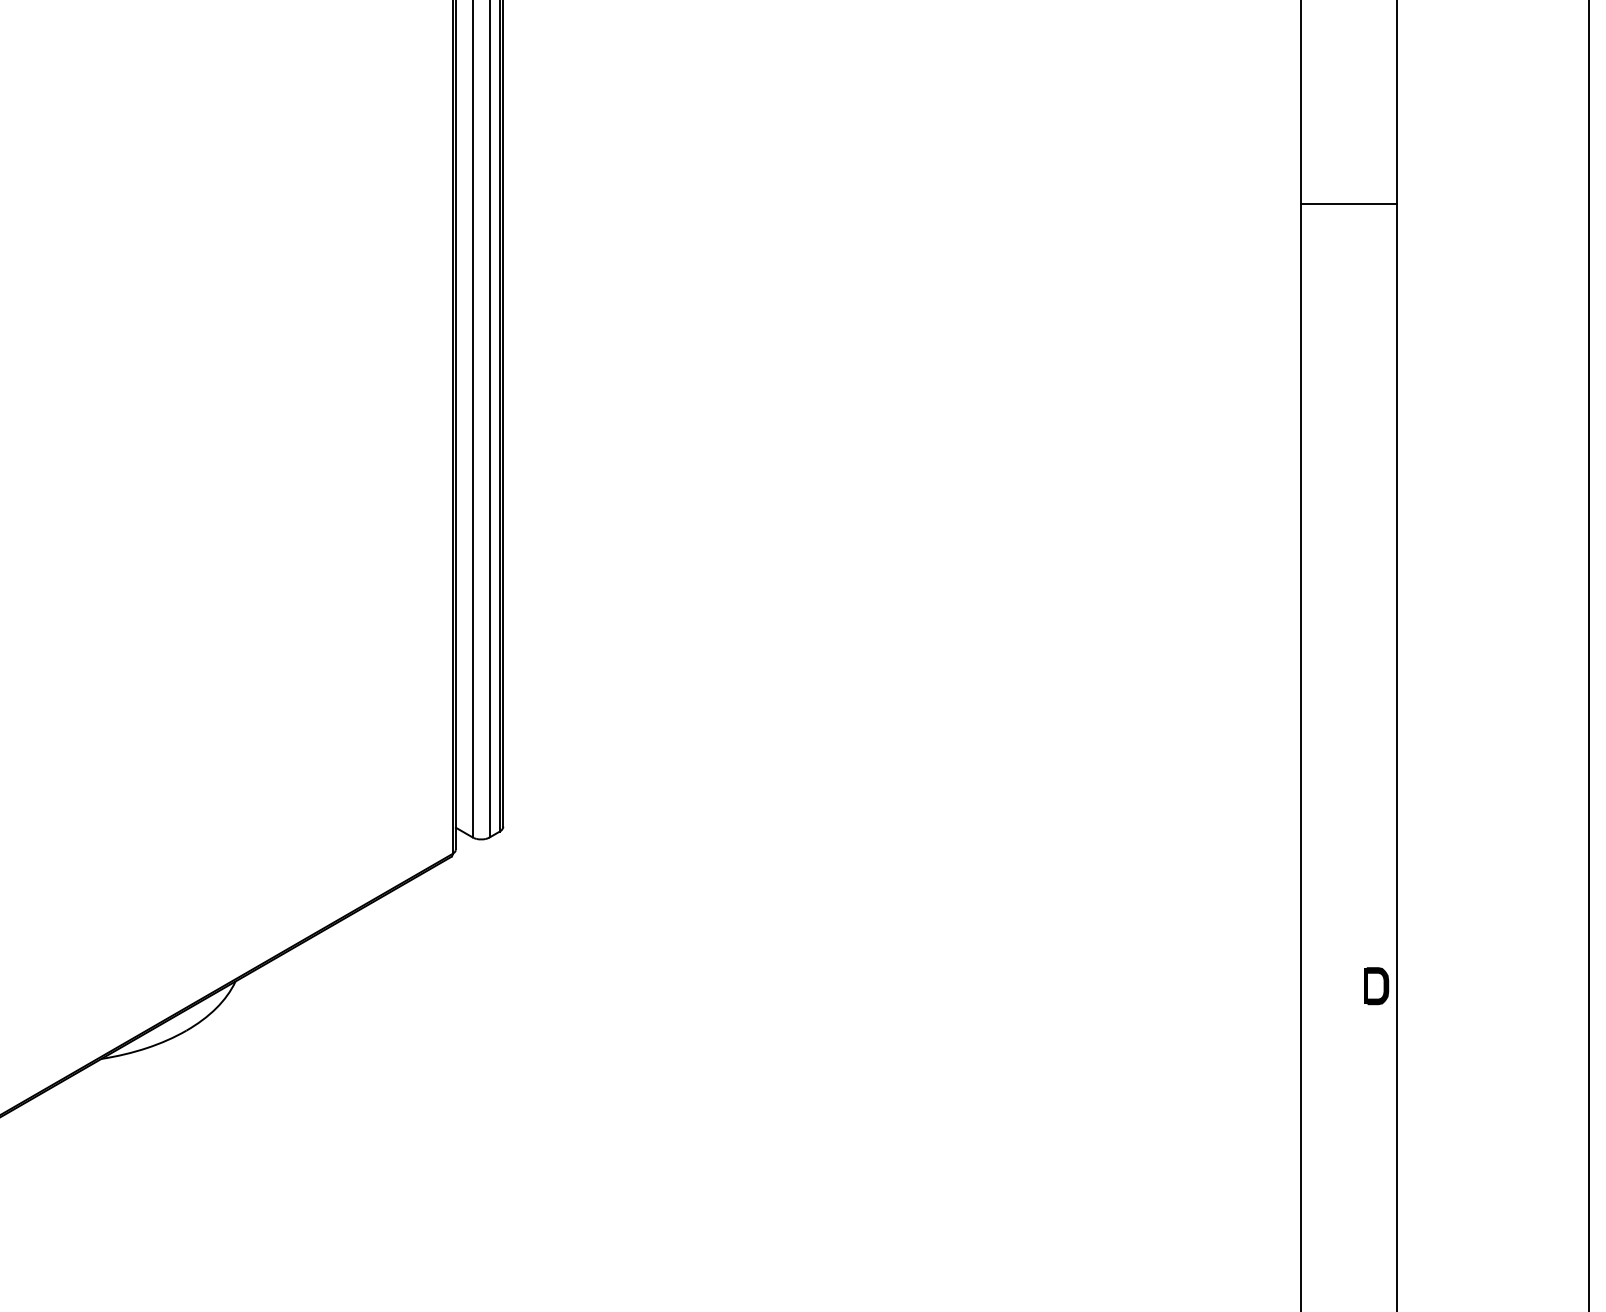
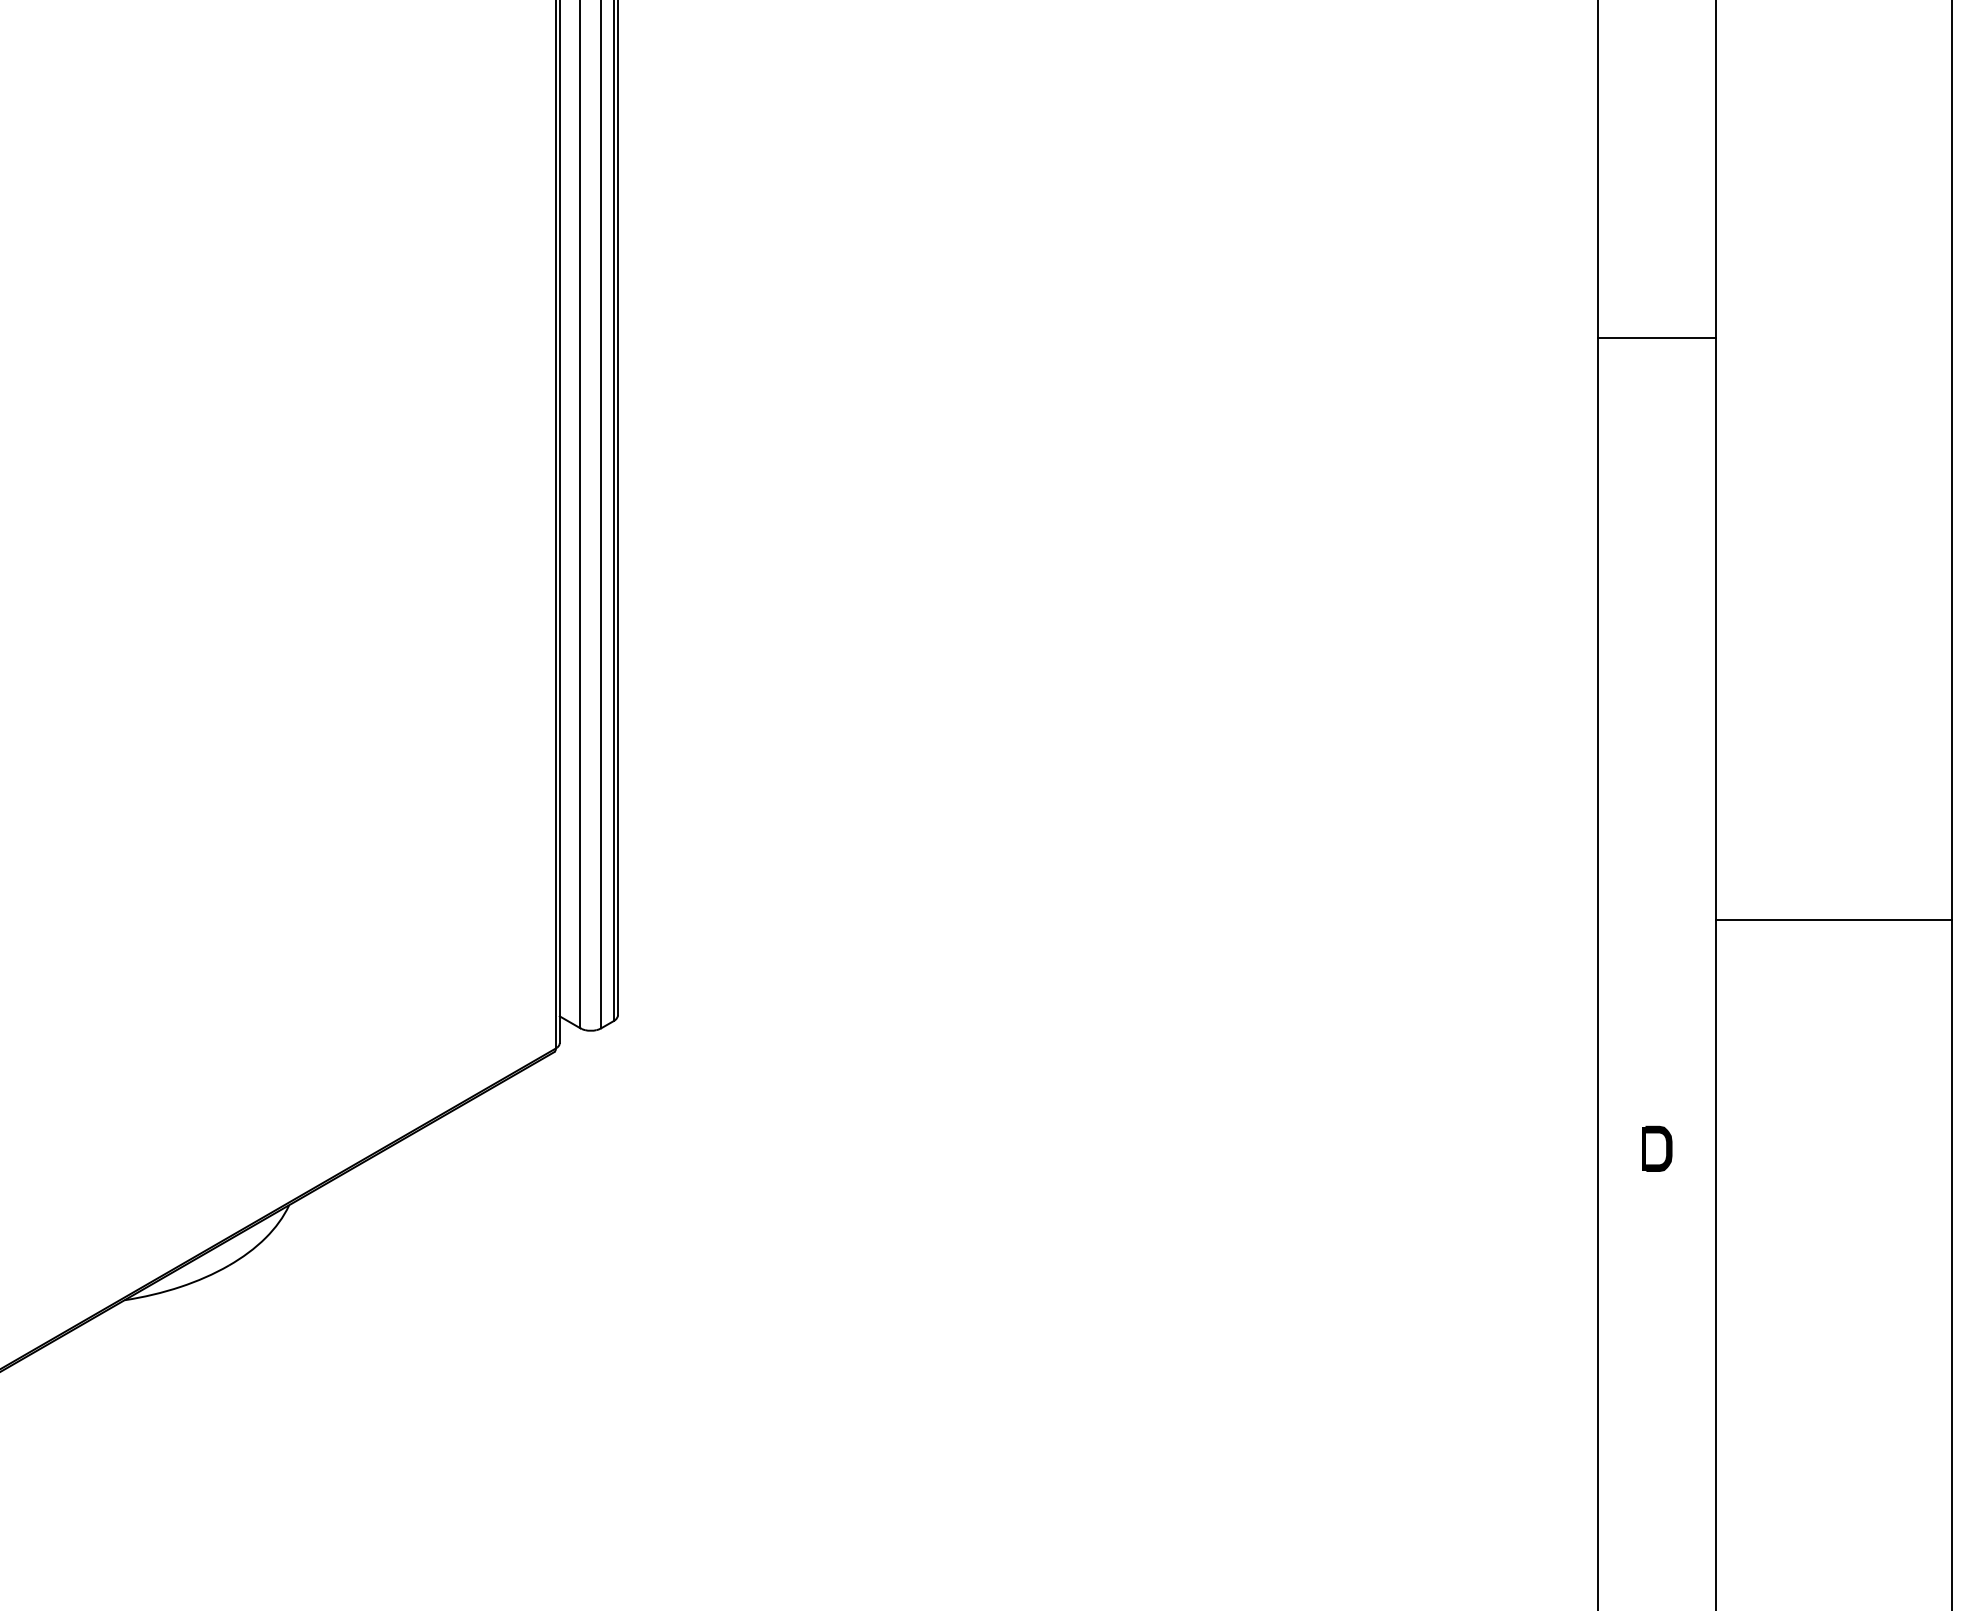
line: (1349, 204) -> (1656, 337), moved
line: (1493, 749) -> (1833, 920), added
part: (1376, 985) -> (1657, 1148), moved

